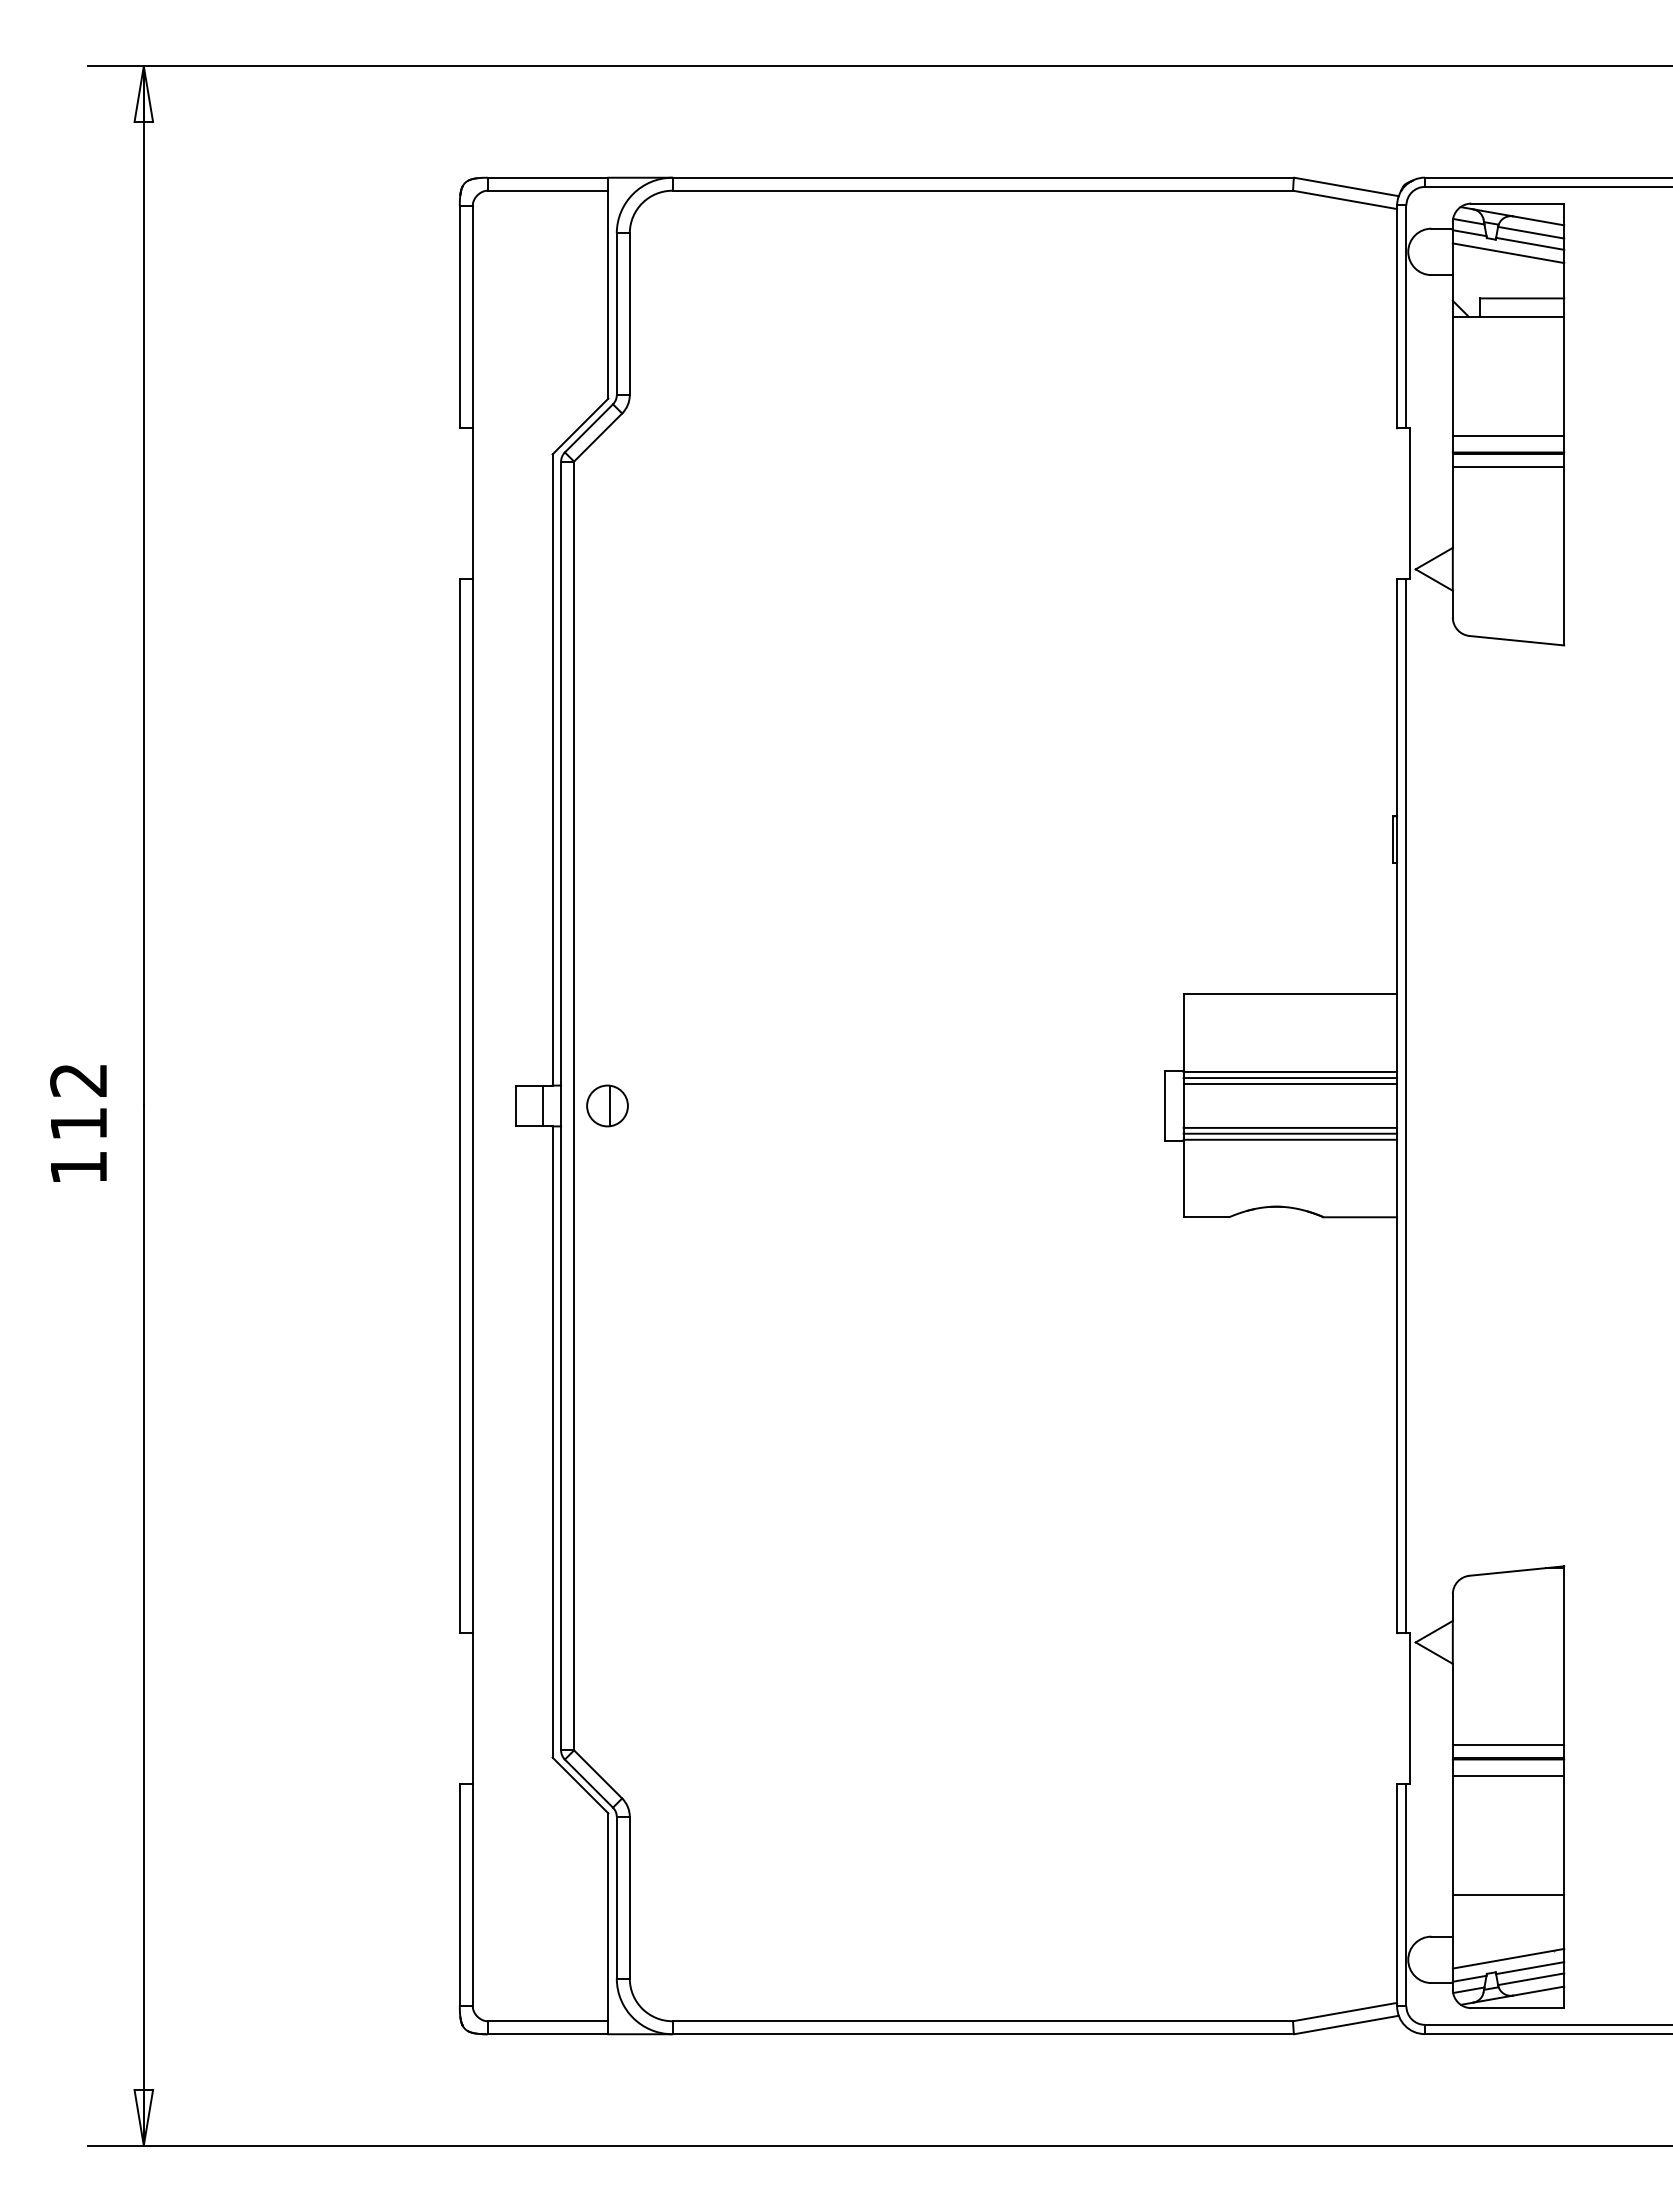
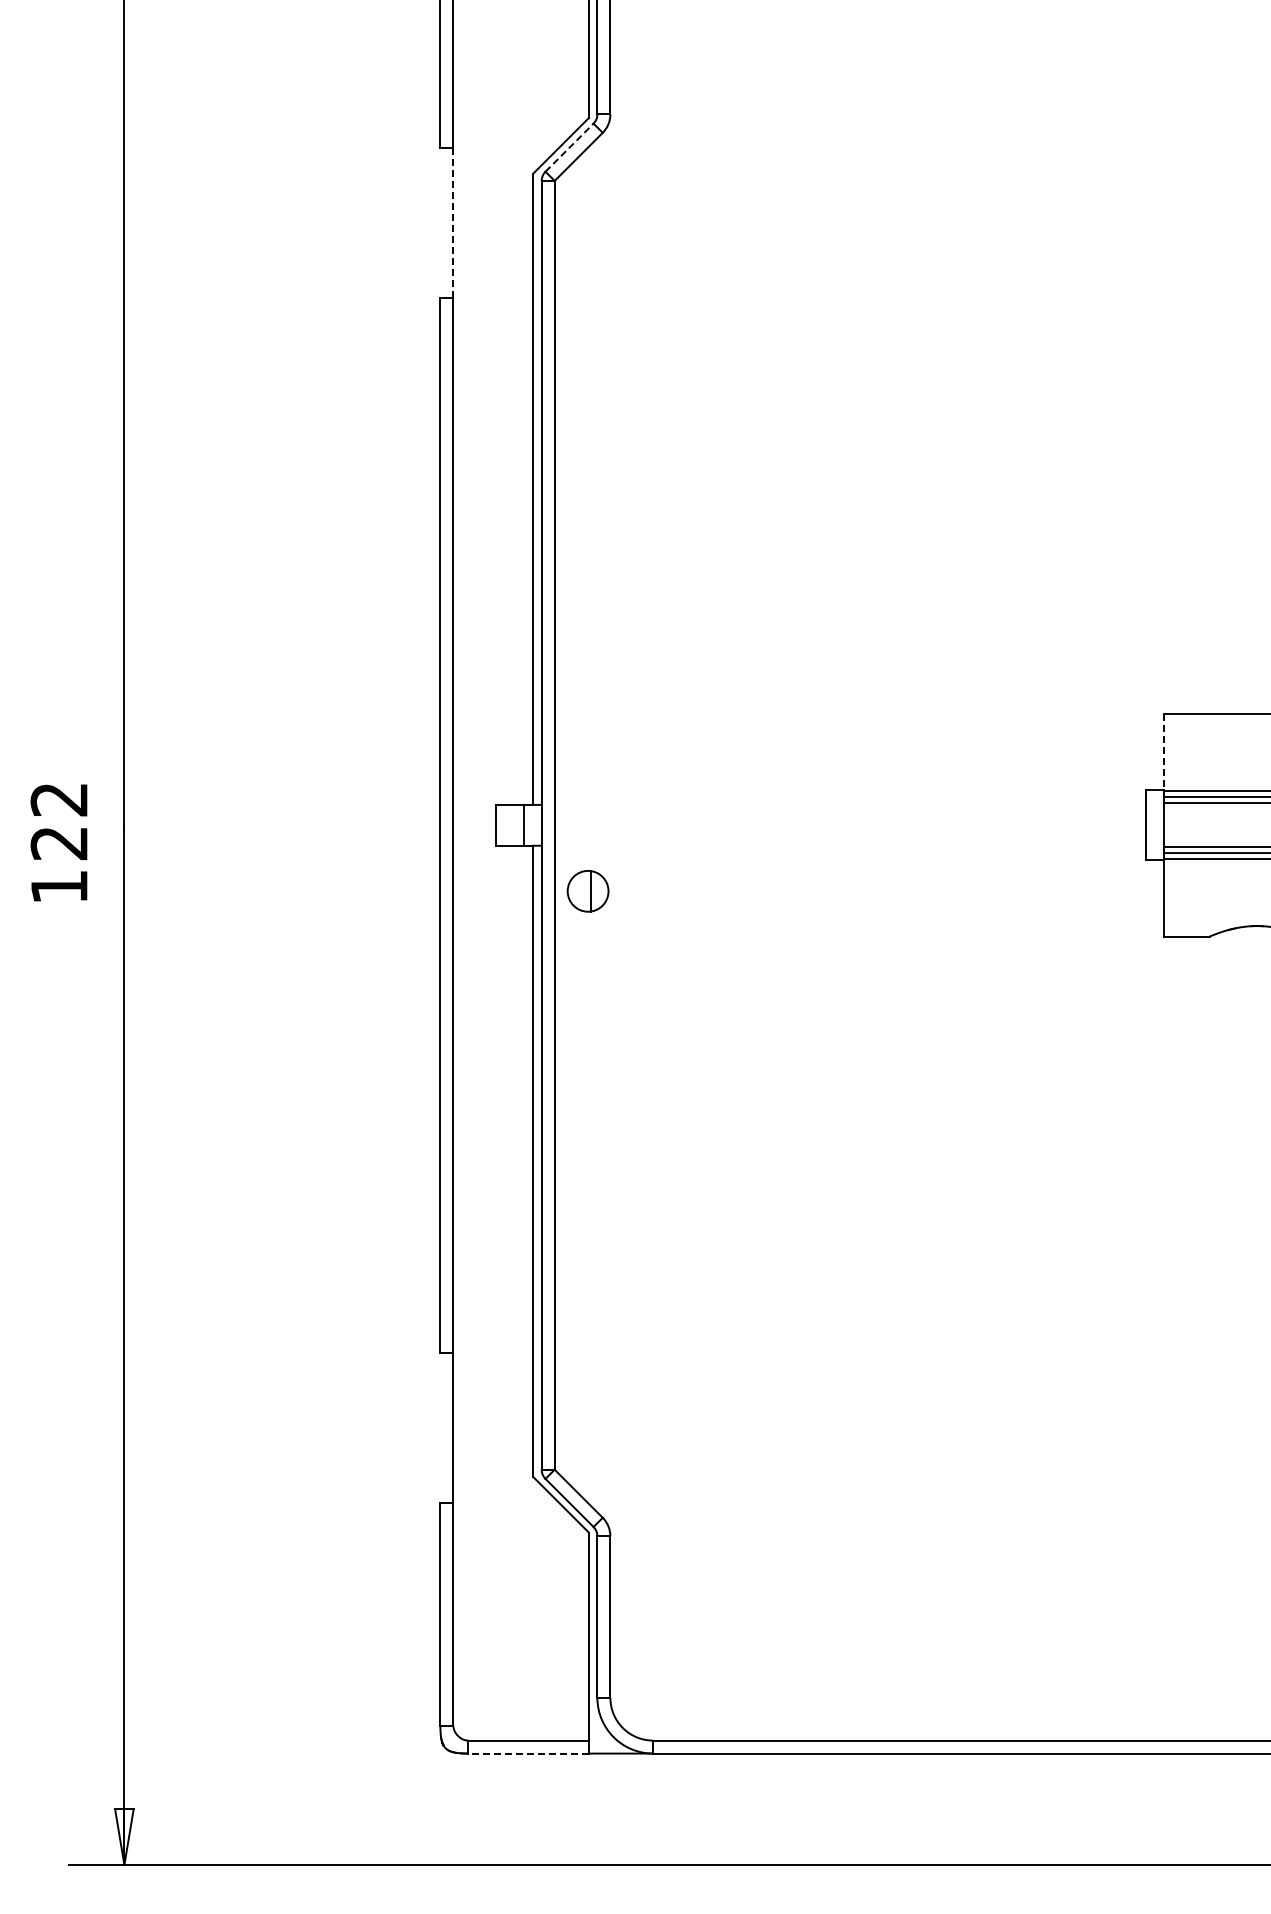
line: (588, 428) -> (569, 147), solid -> dashed
line: (472, 504) -> (453, 223), solid -> dashed
line: (1183, 1033) -> (1164, 752), solid -> dashed
part: (607, 1105) -> (588, 890), moved
text: (78, 1124) -> (59, 843), 112 -> 122
line: (547, 2034) -> (528, 1753), solid -> dashed

